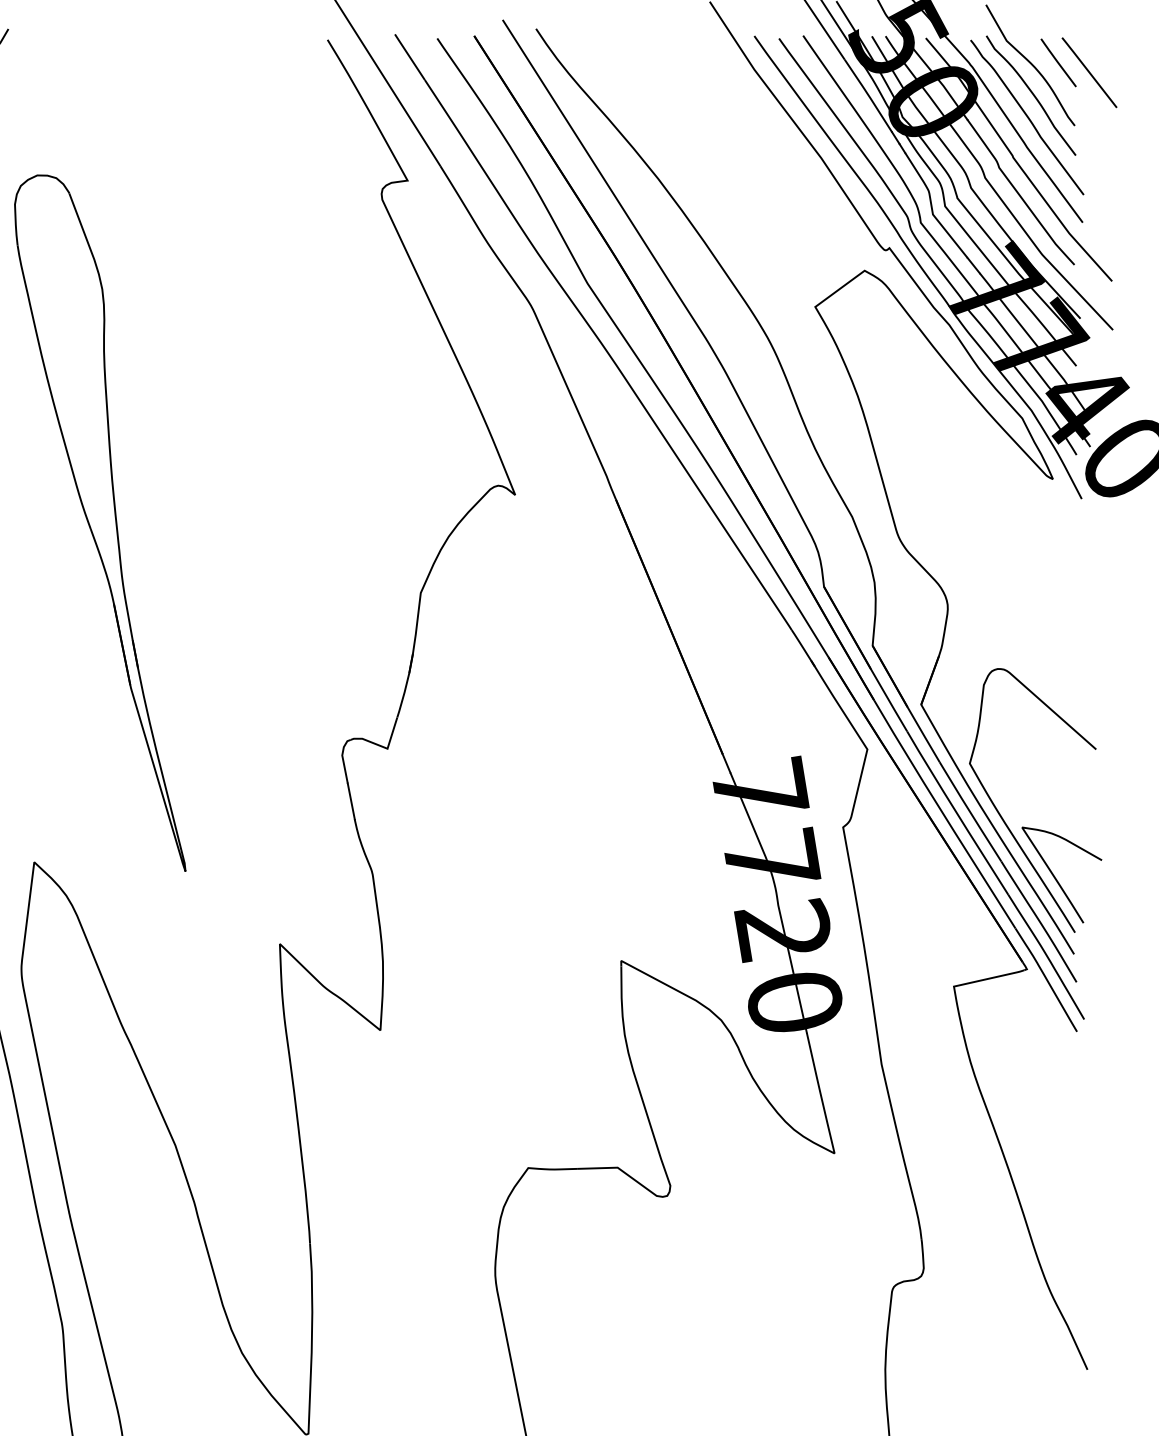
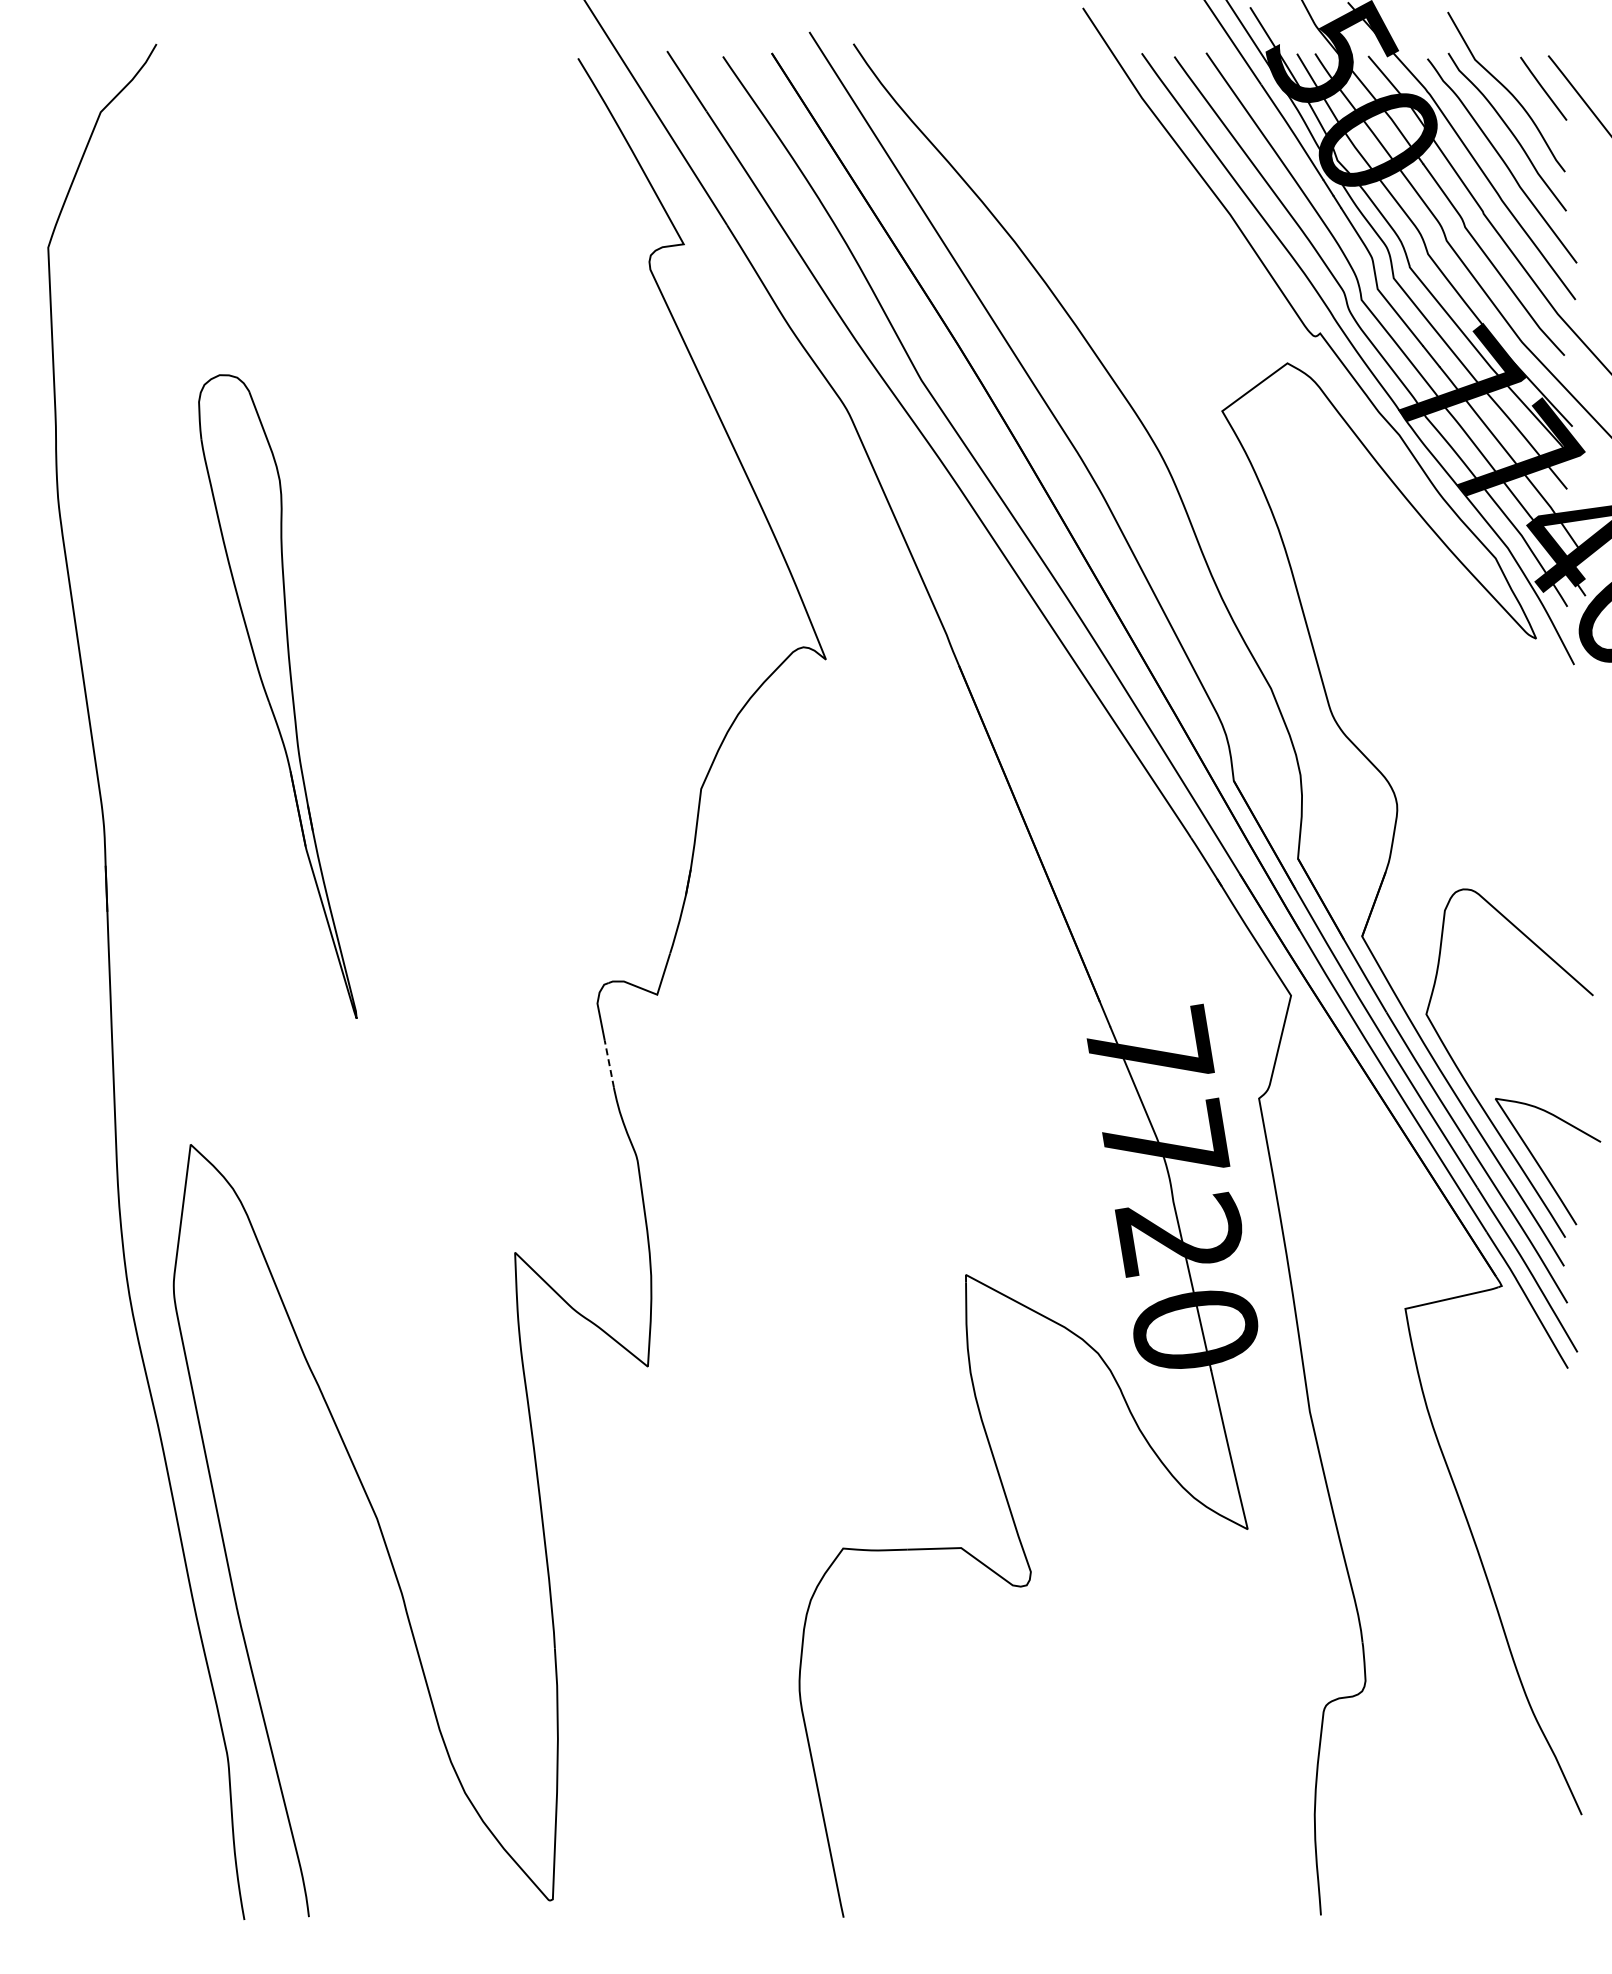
part: (100, 522) -> (277, 696), size x0.7
line: (351, 801) -> (609, 1064), solid -> dashed

